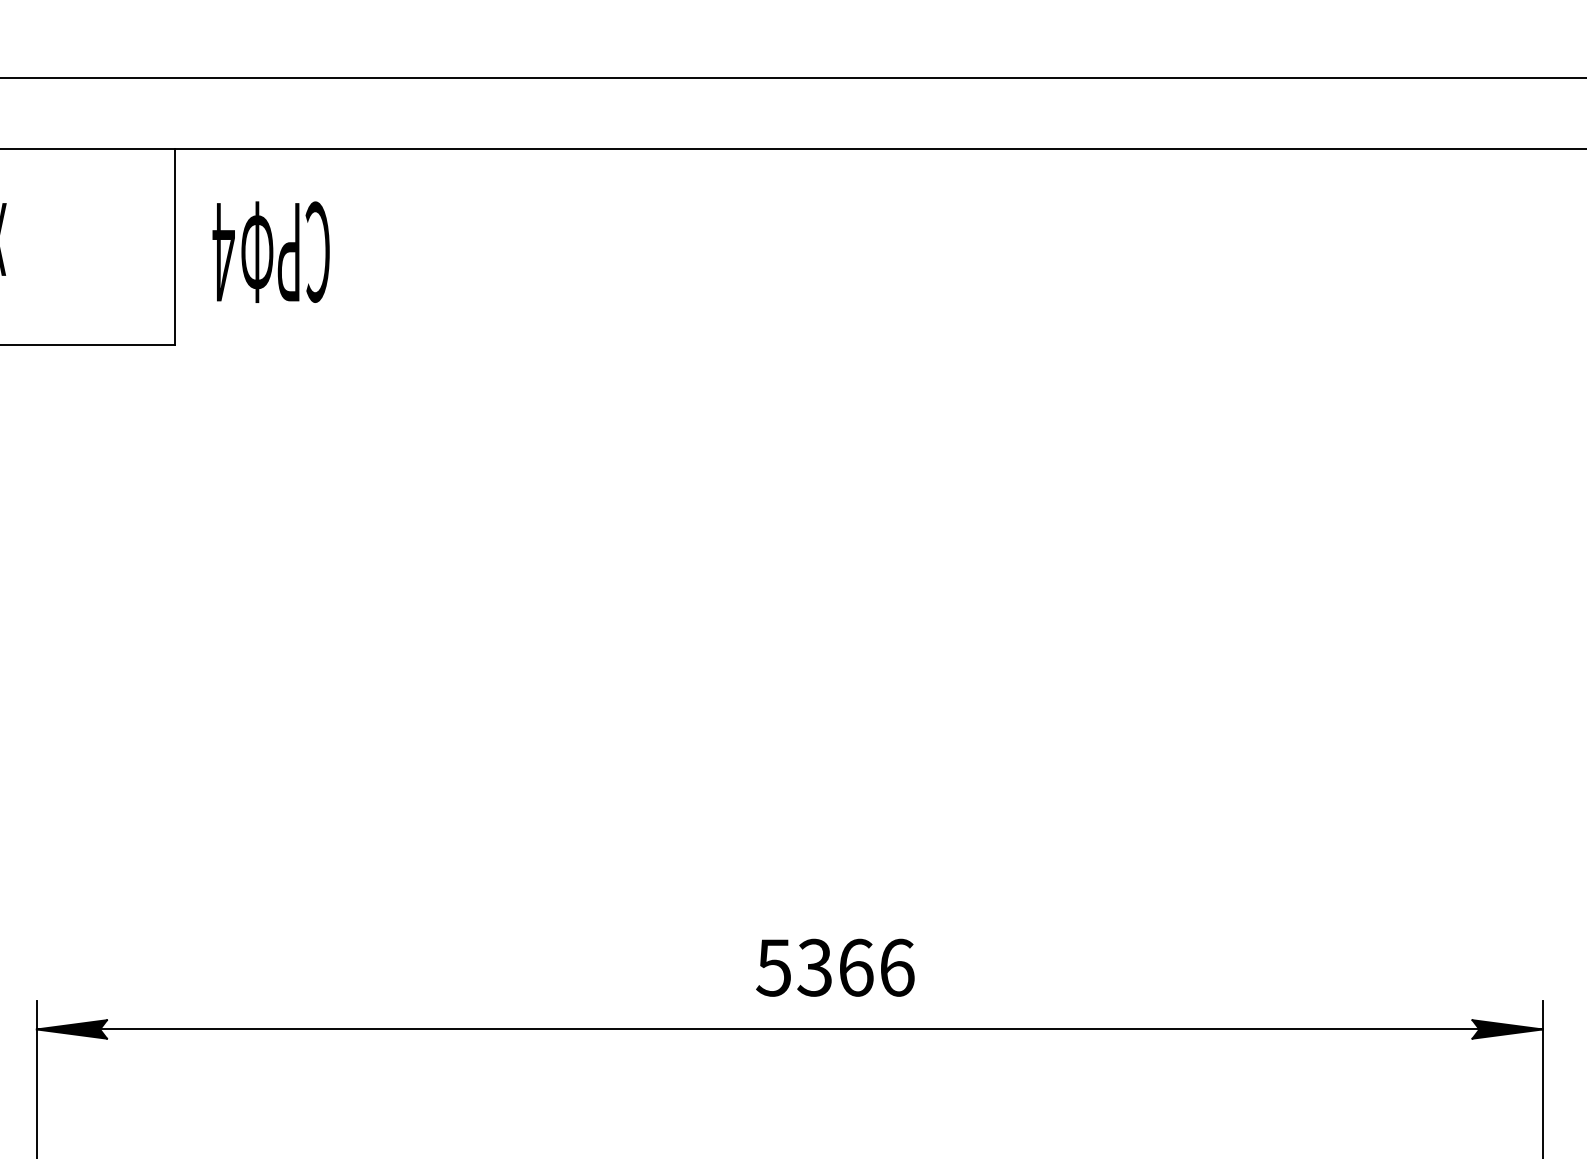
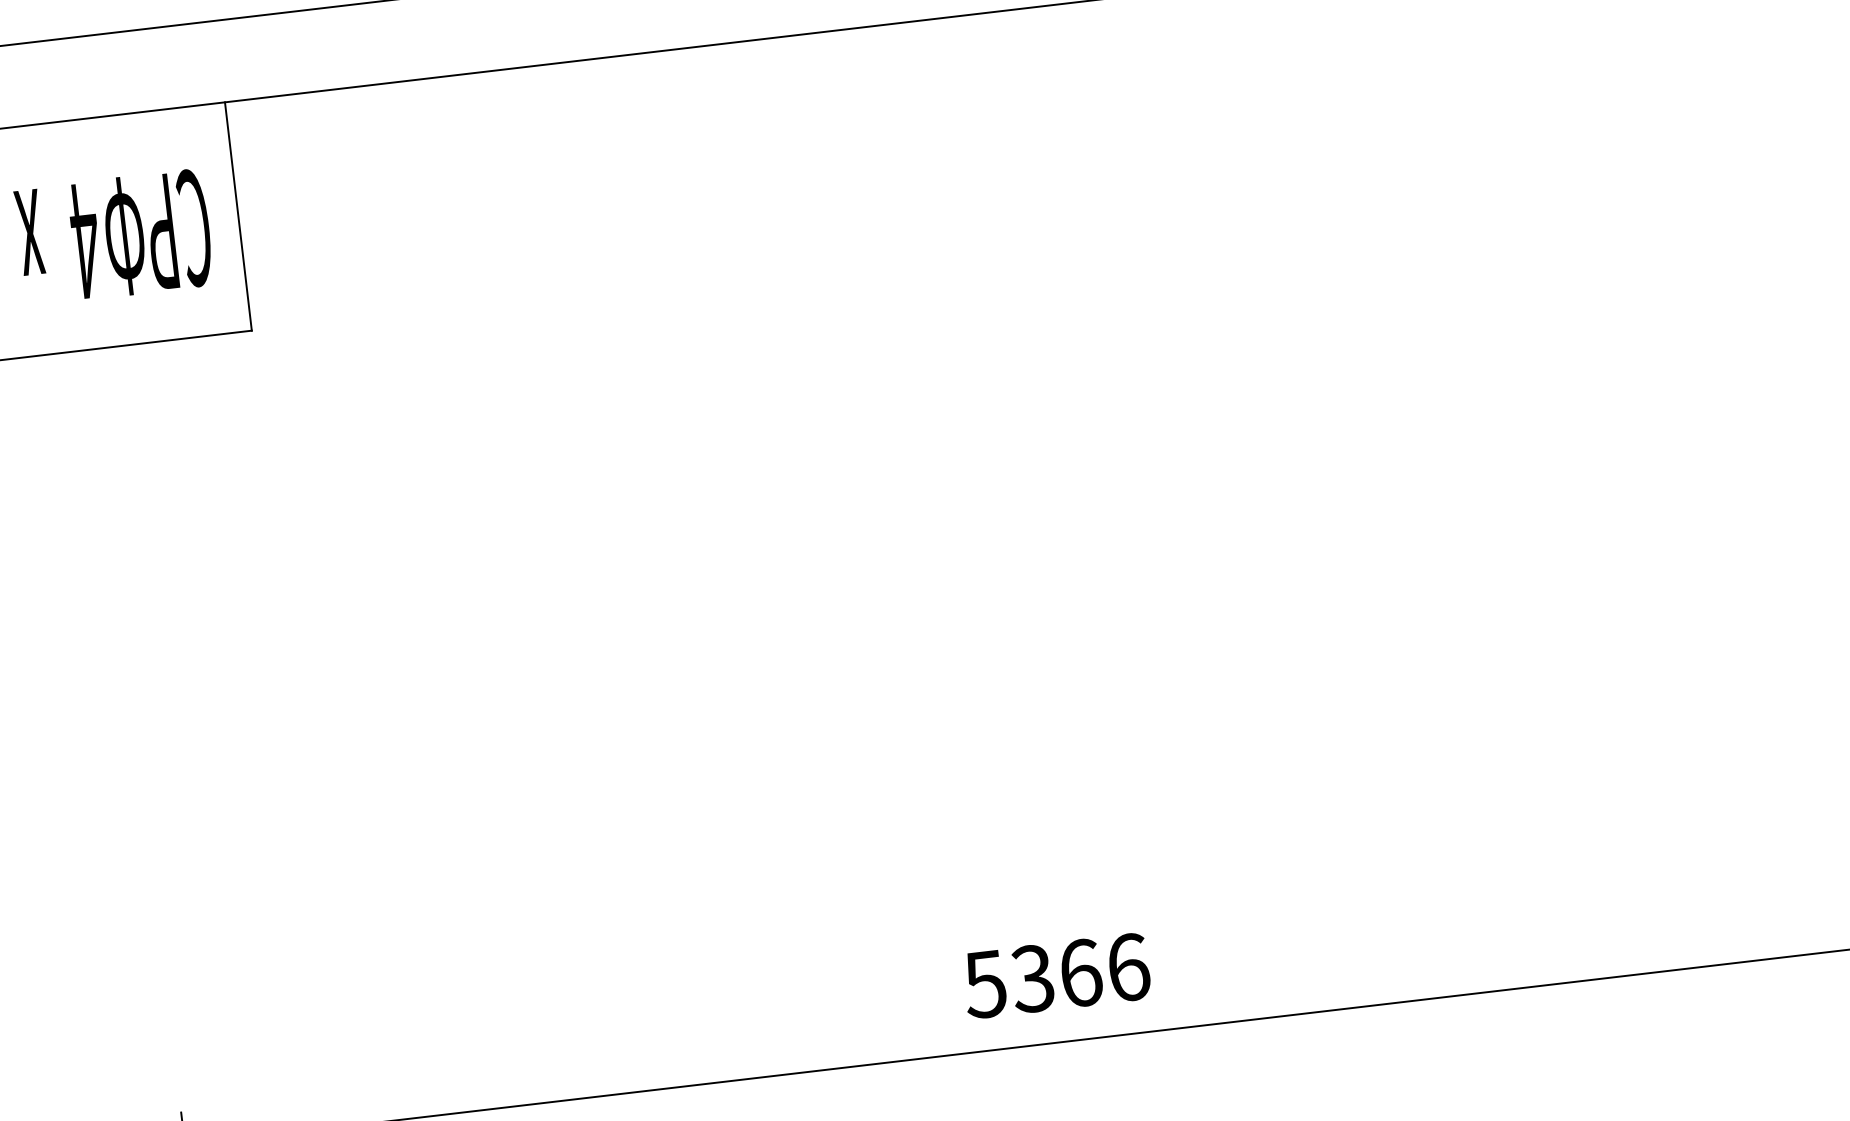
text: (270, 251) -> (139, 233), moved
text: (835, 967) -> (1056, 975), moved

